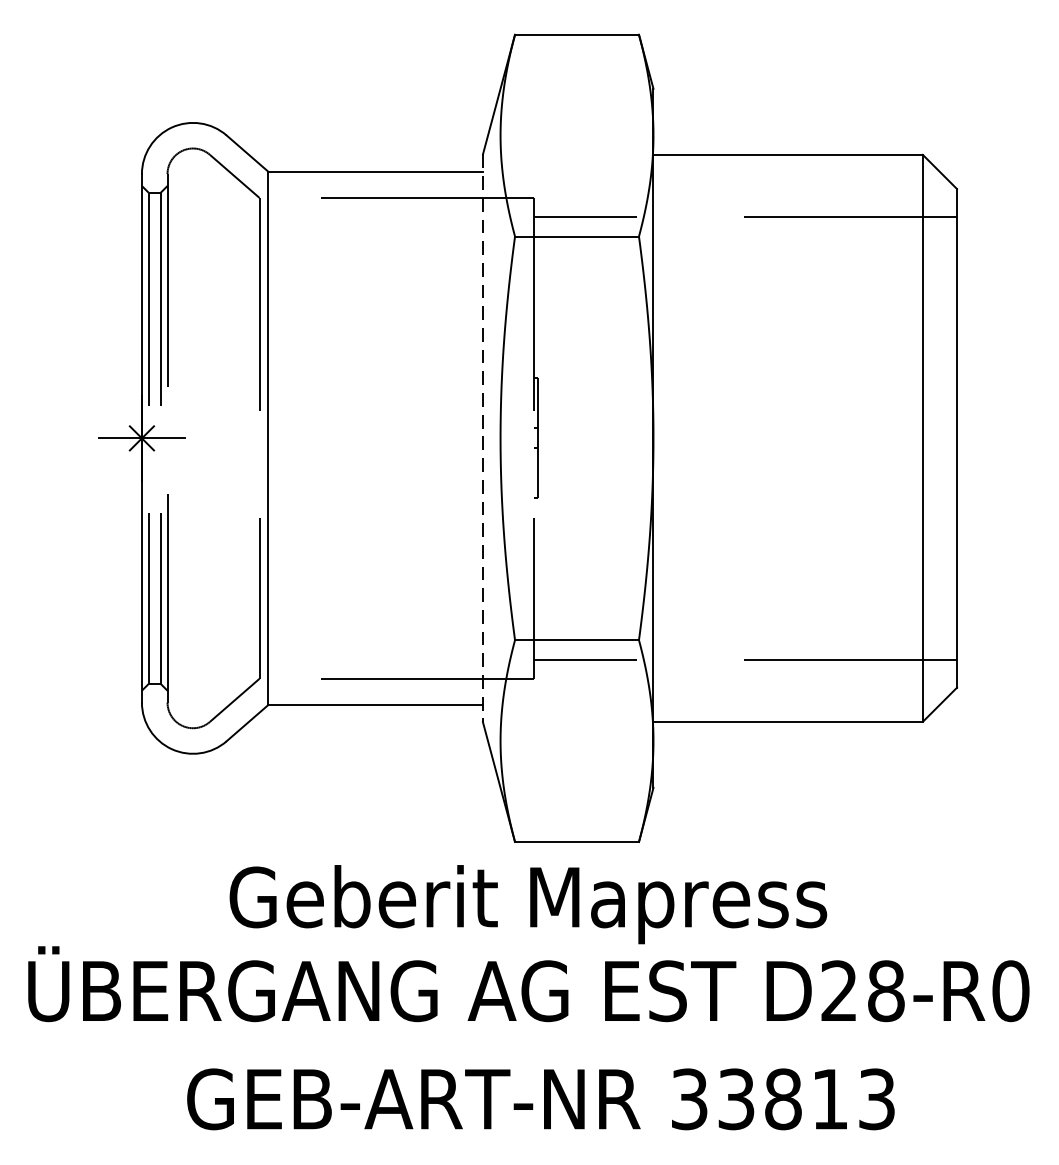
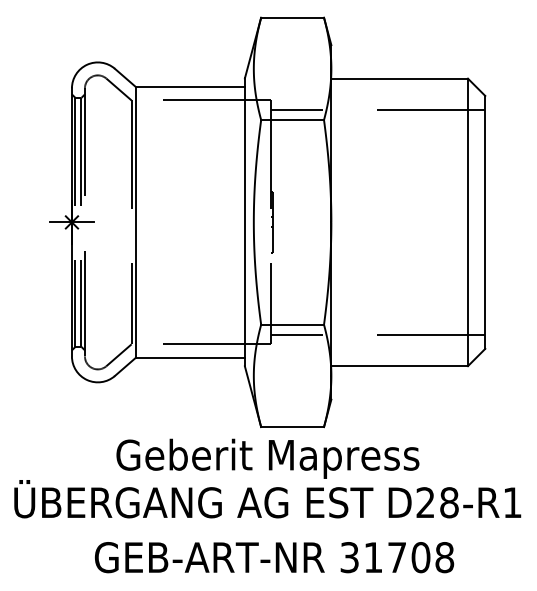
line: (482, 438) -> (244, 222), dashed -> solid
text: (1010, 990) -> (512, 502), D28-R0 -> D28-R1
text: (807, 1099) -> (409, 557), 33813 -> 31708

